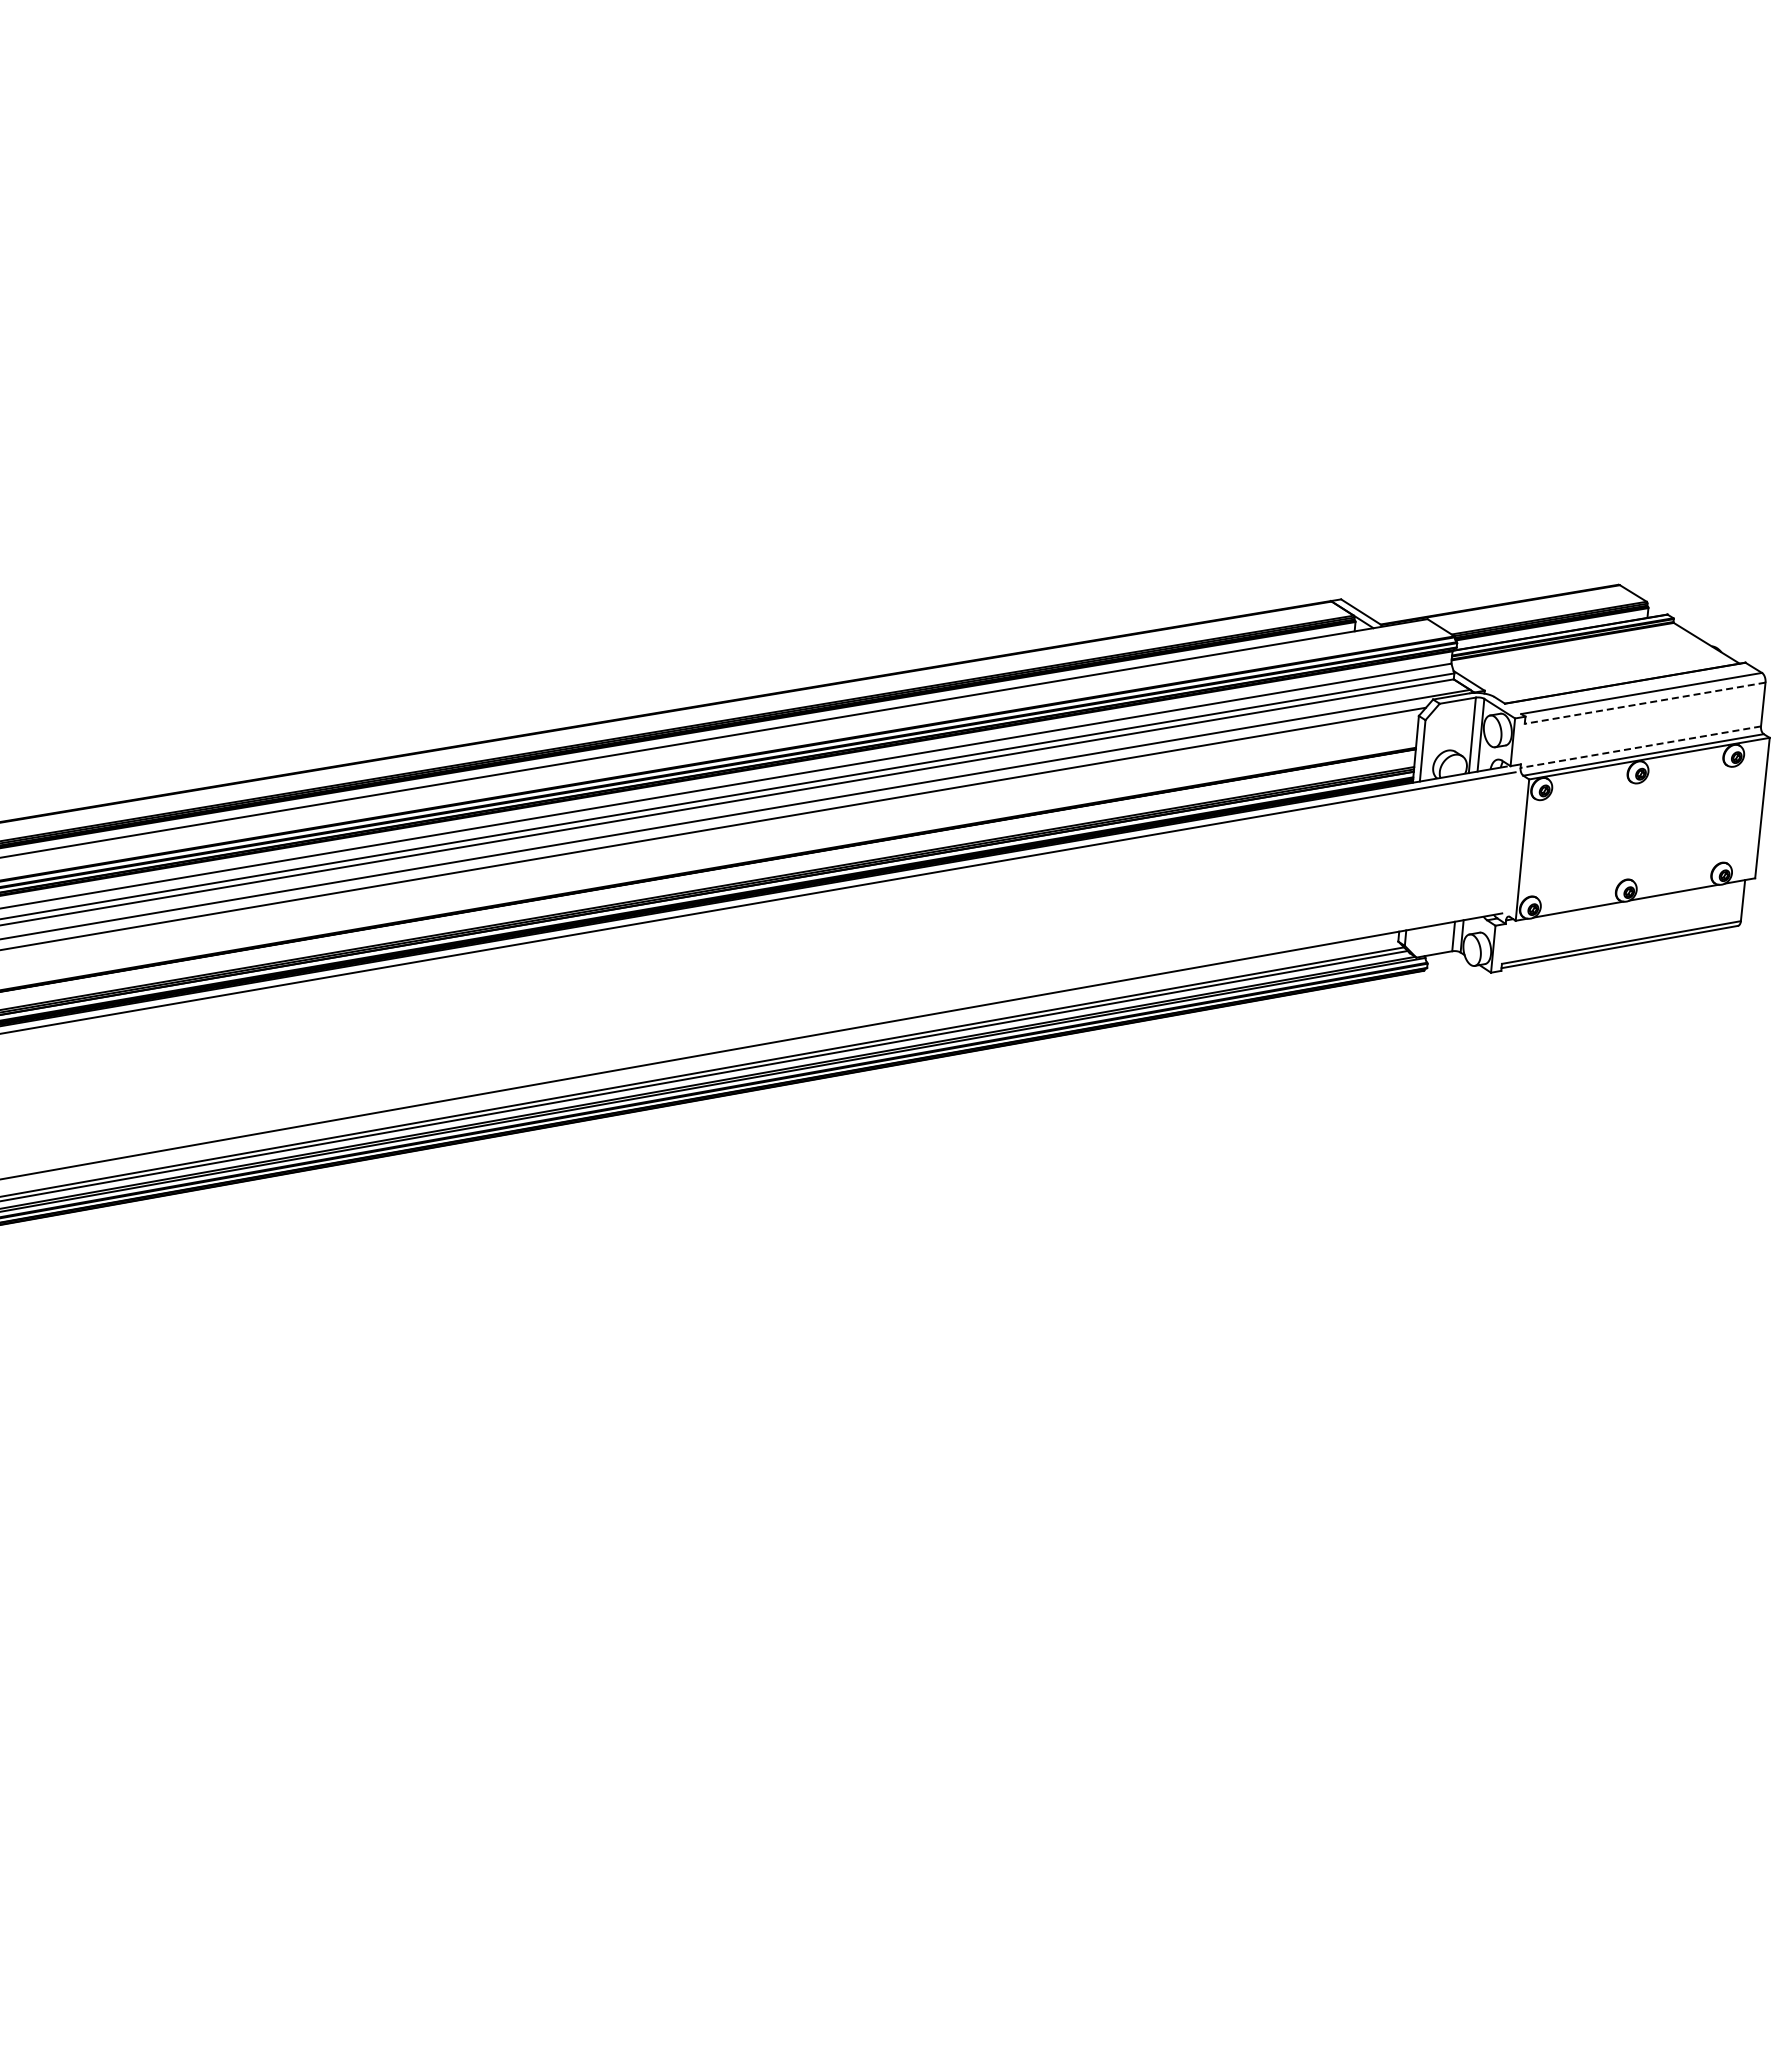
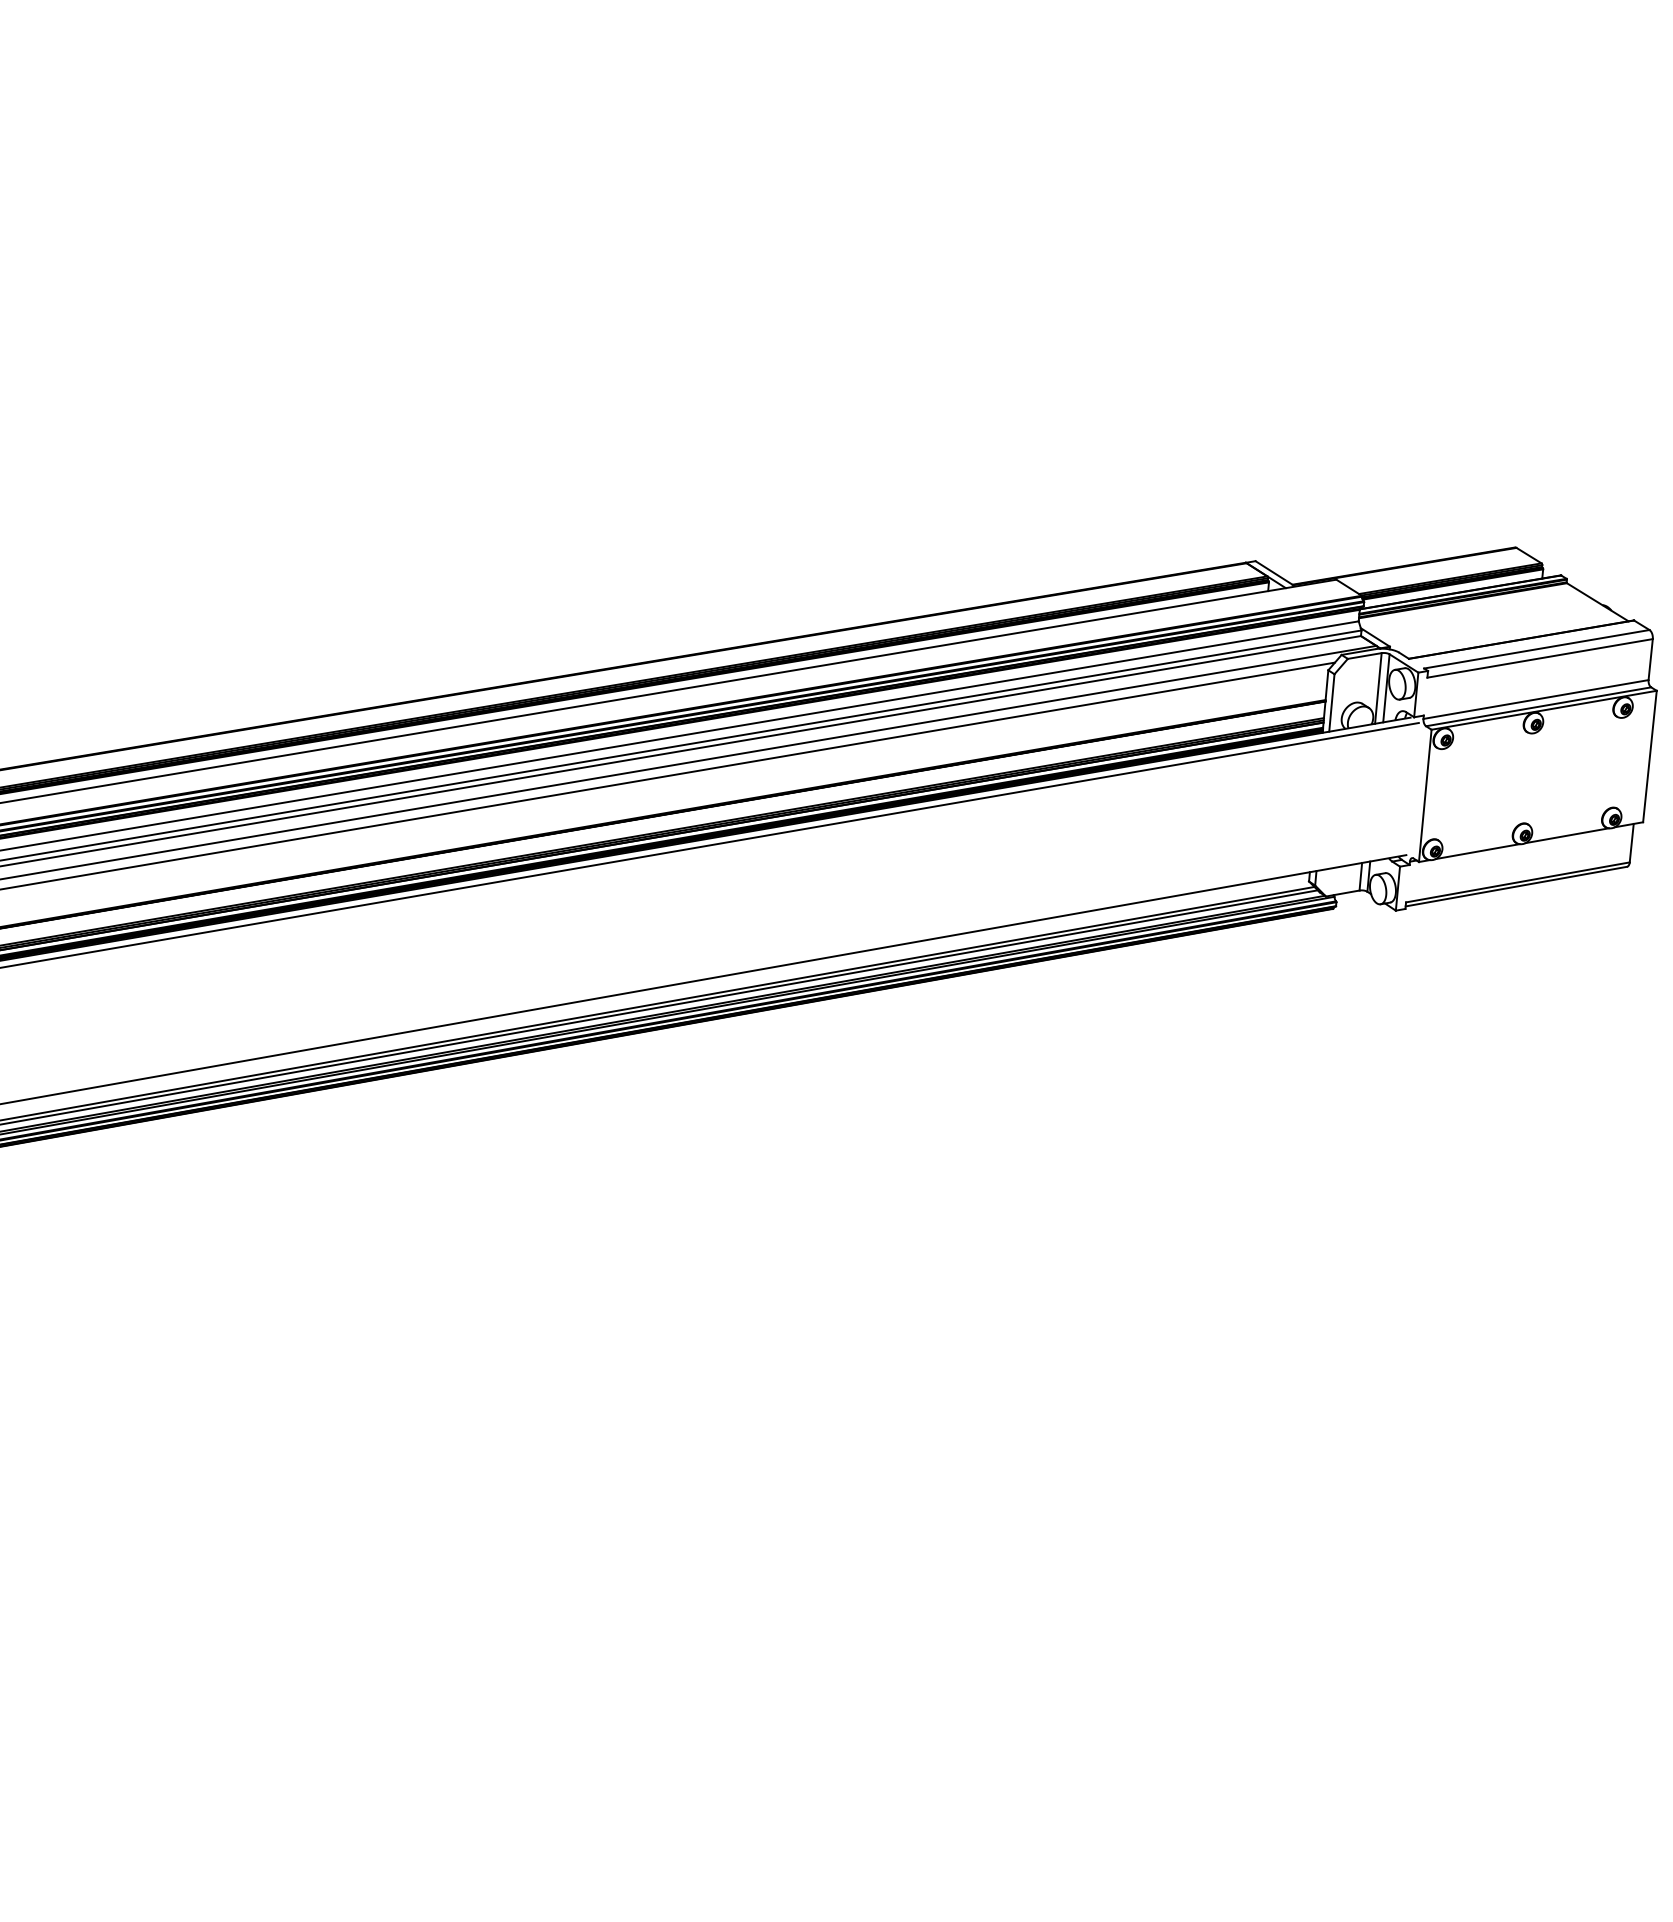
line: (1644, 703) -> (1539, 658), dashed -> solid
line: (1640, 747) -> (1535, 699), dashed -> solid

